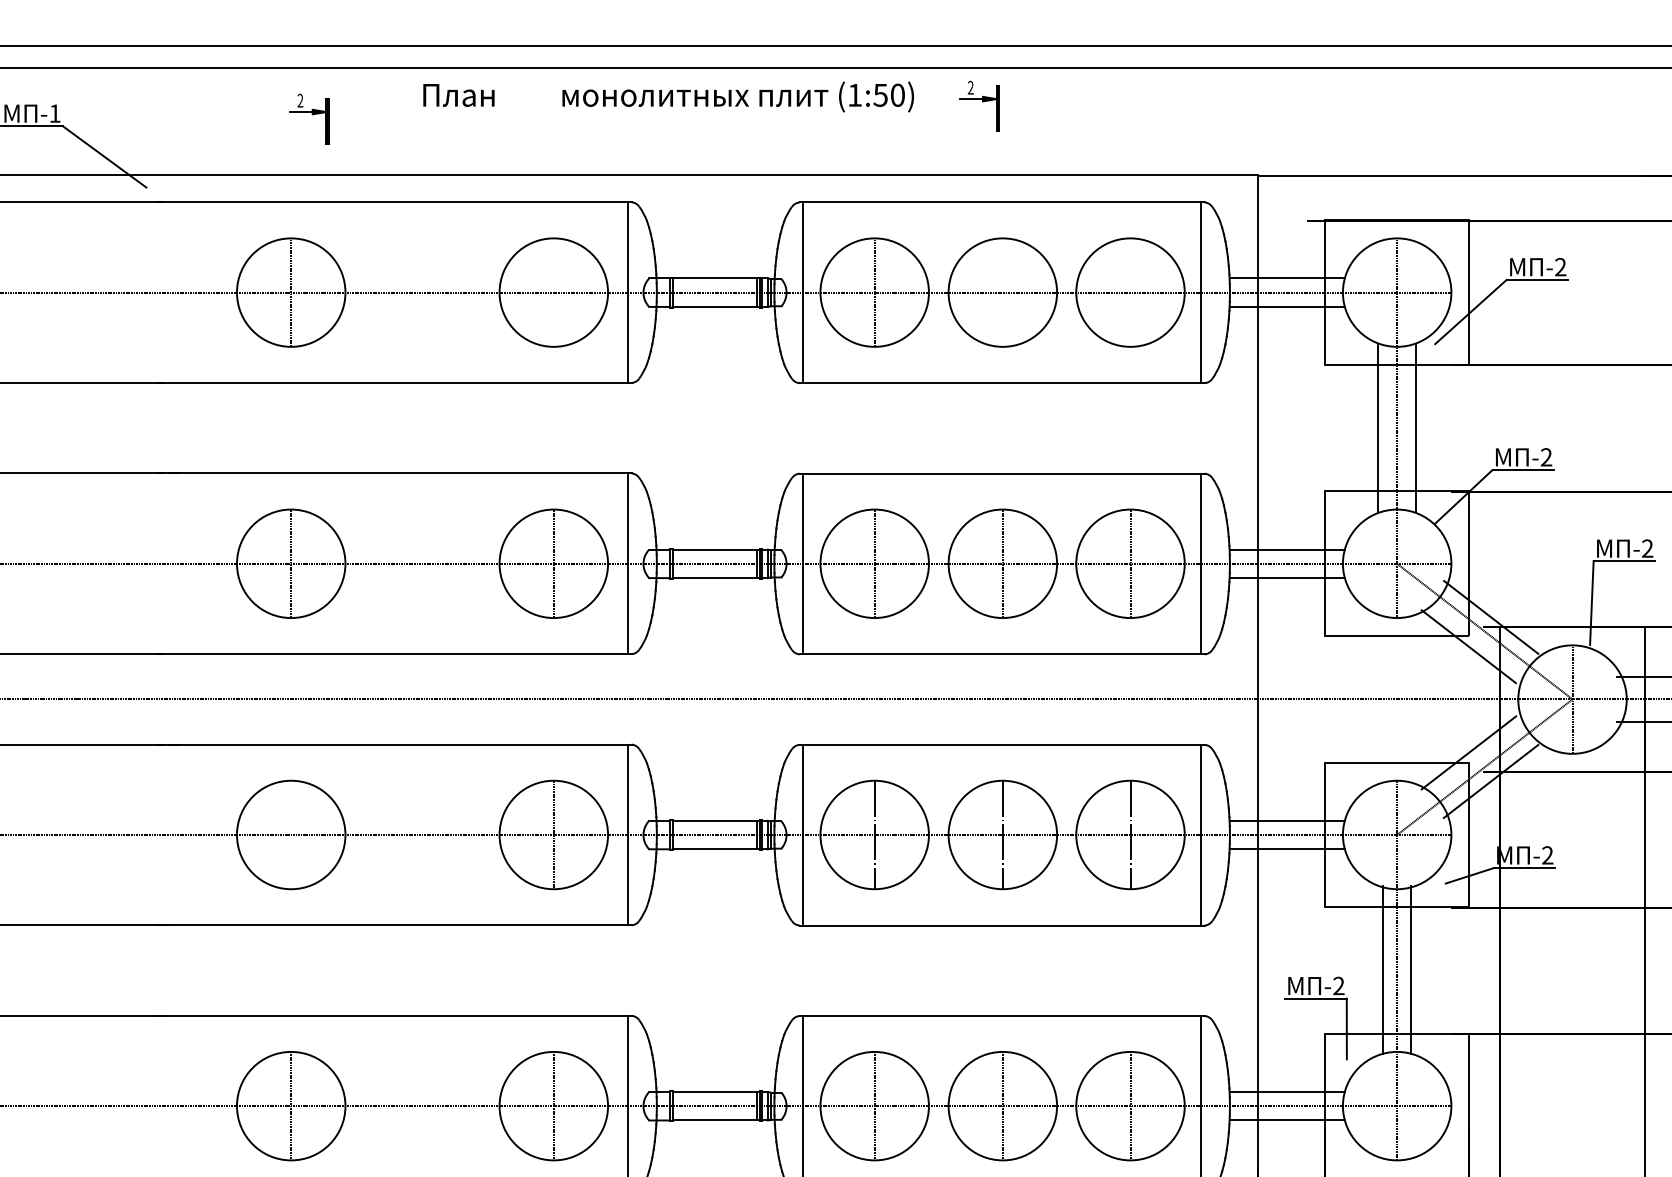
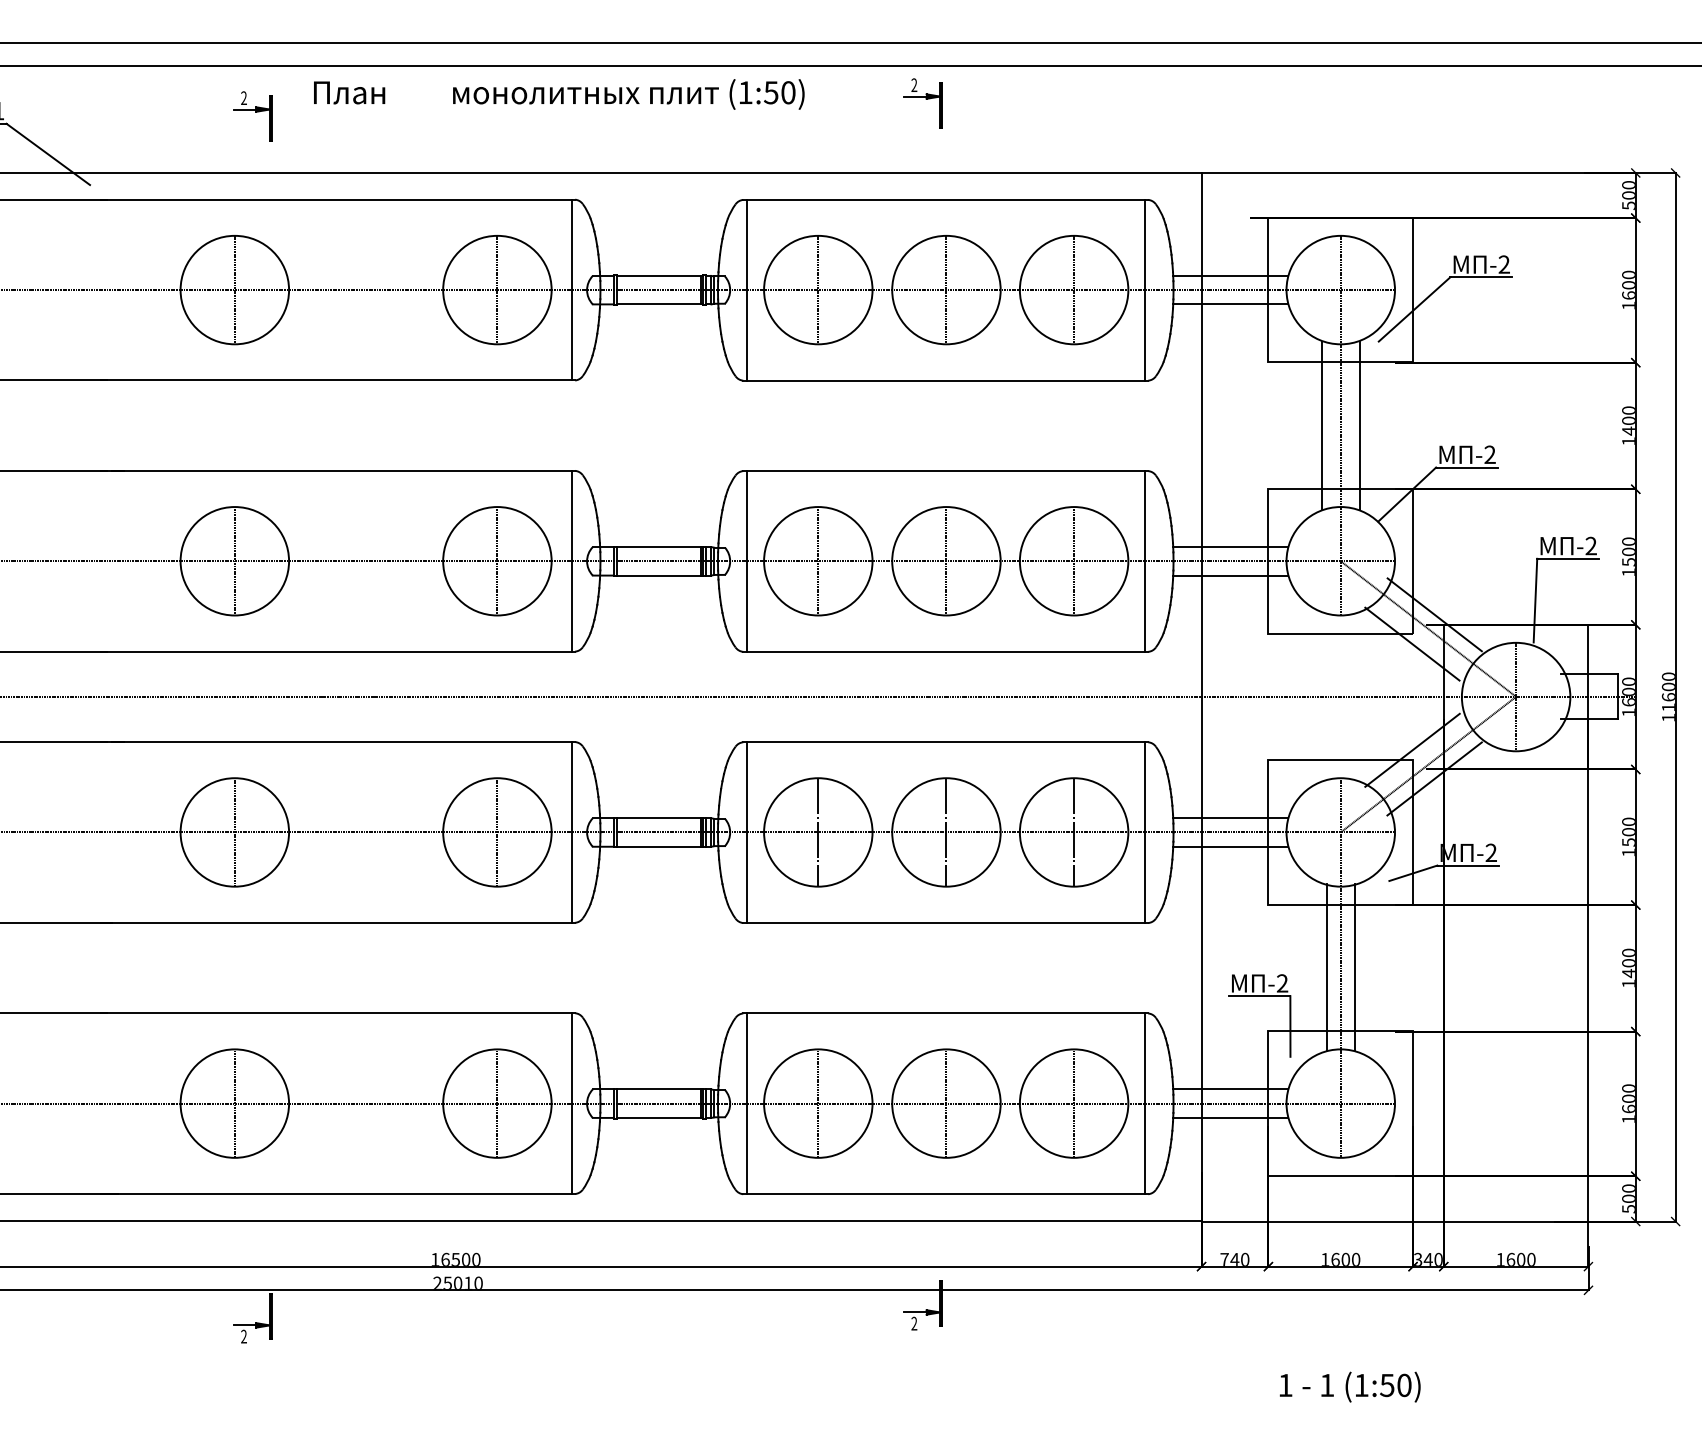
text: (668, 97) -> (559, 94), moved
line: (553, 292) -> (497, 289), added
line: (1002, 292) -> (946, 289), added
line: (1130, 292) -> (1074, 289), added
line: (290, 835) -> (234, 832), added

